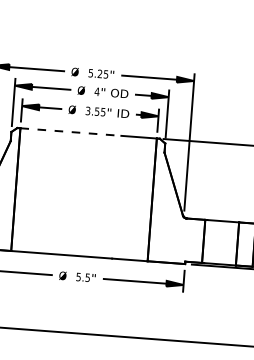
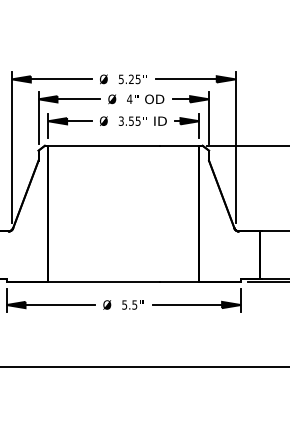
line: (71, 131) -> (104, 145), dashed -> solid

